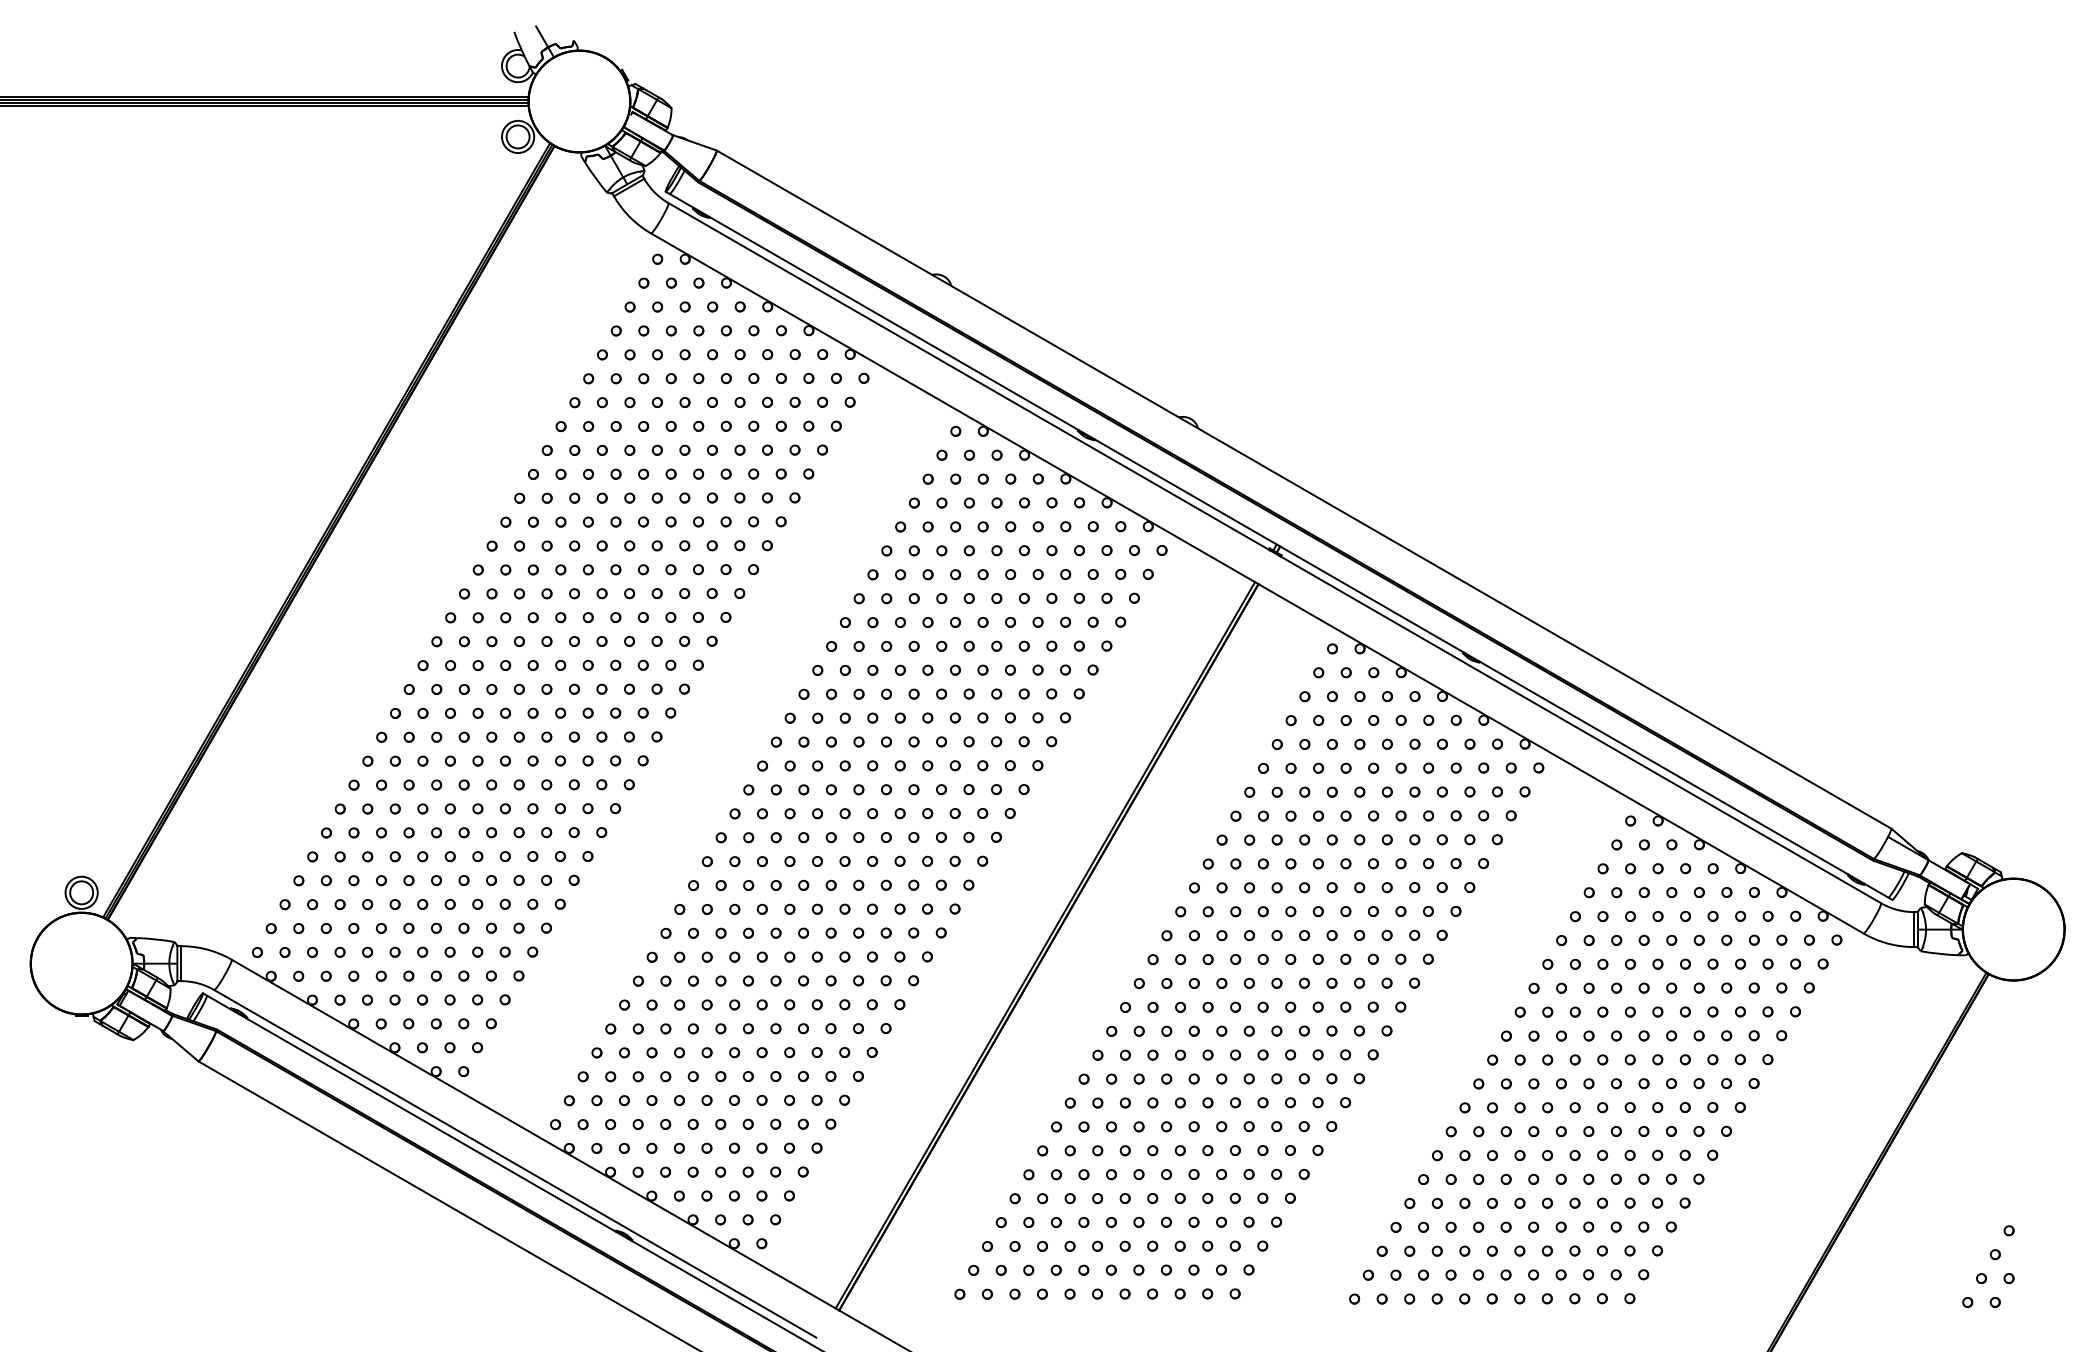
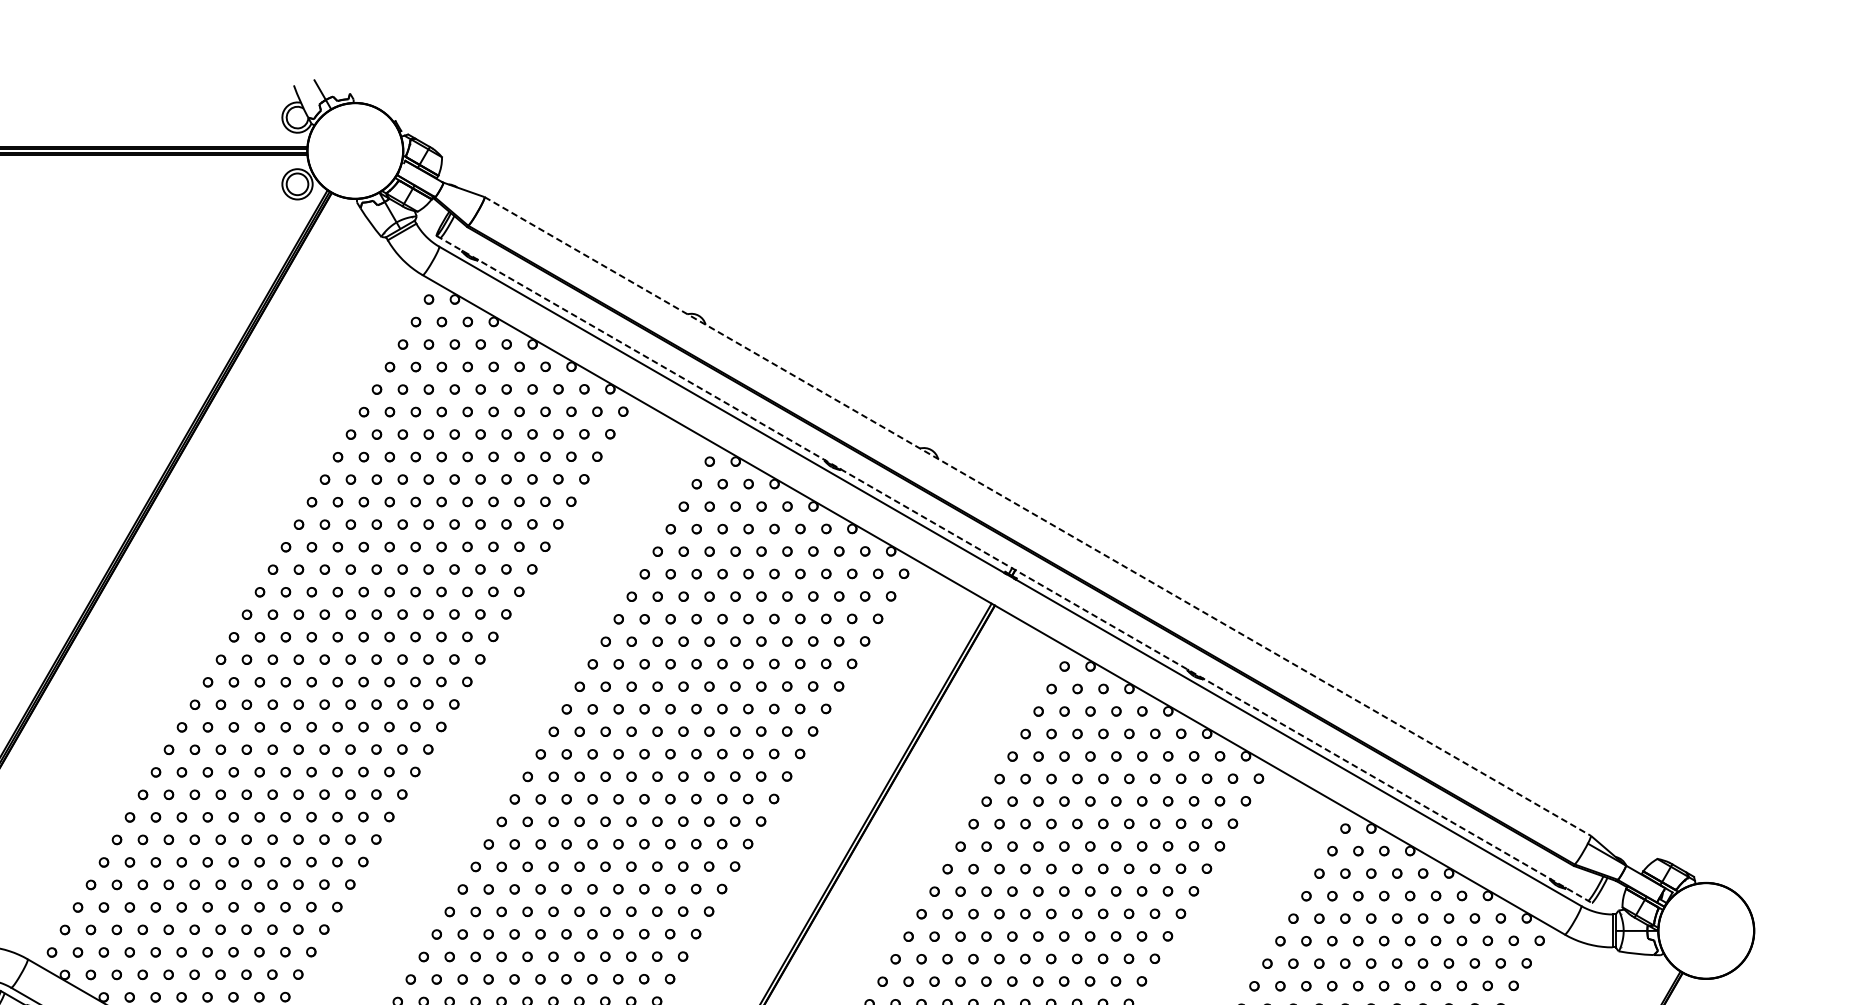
line: (1304, 489) -> (1038, 516), solid -> dashed
line: (1279, 546) -> (1014, 570), solid -> dashed

